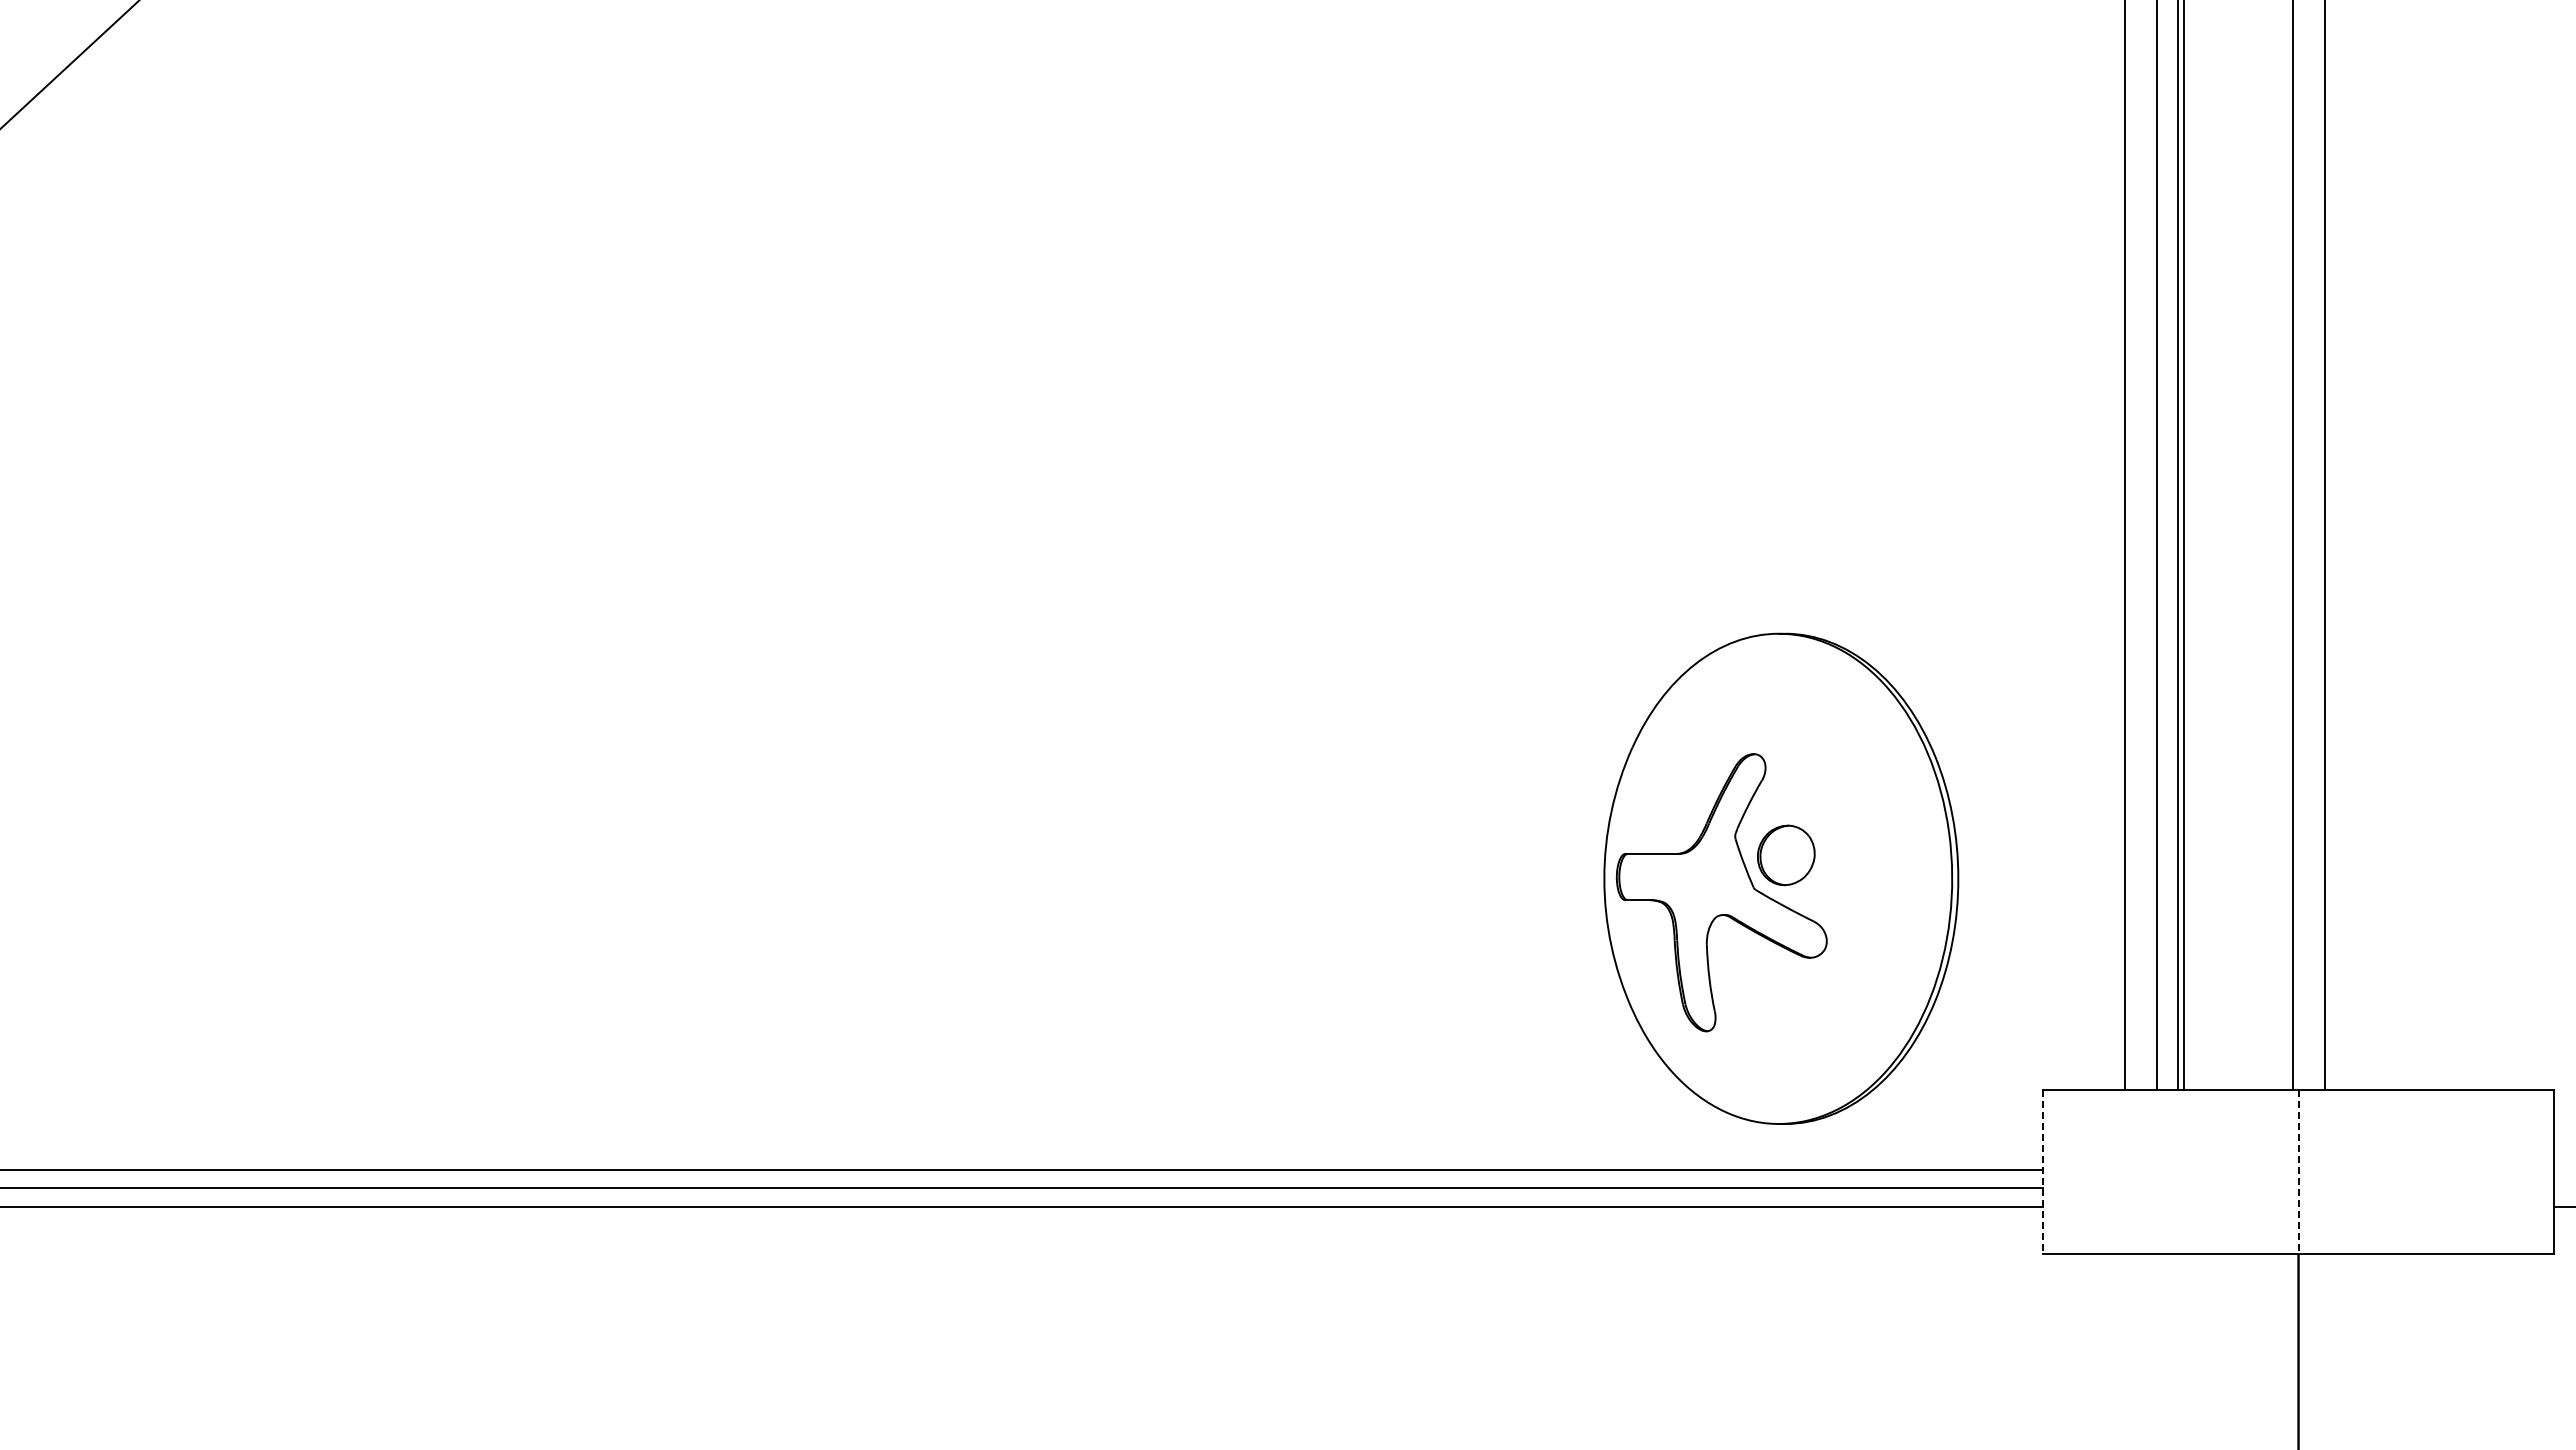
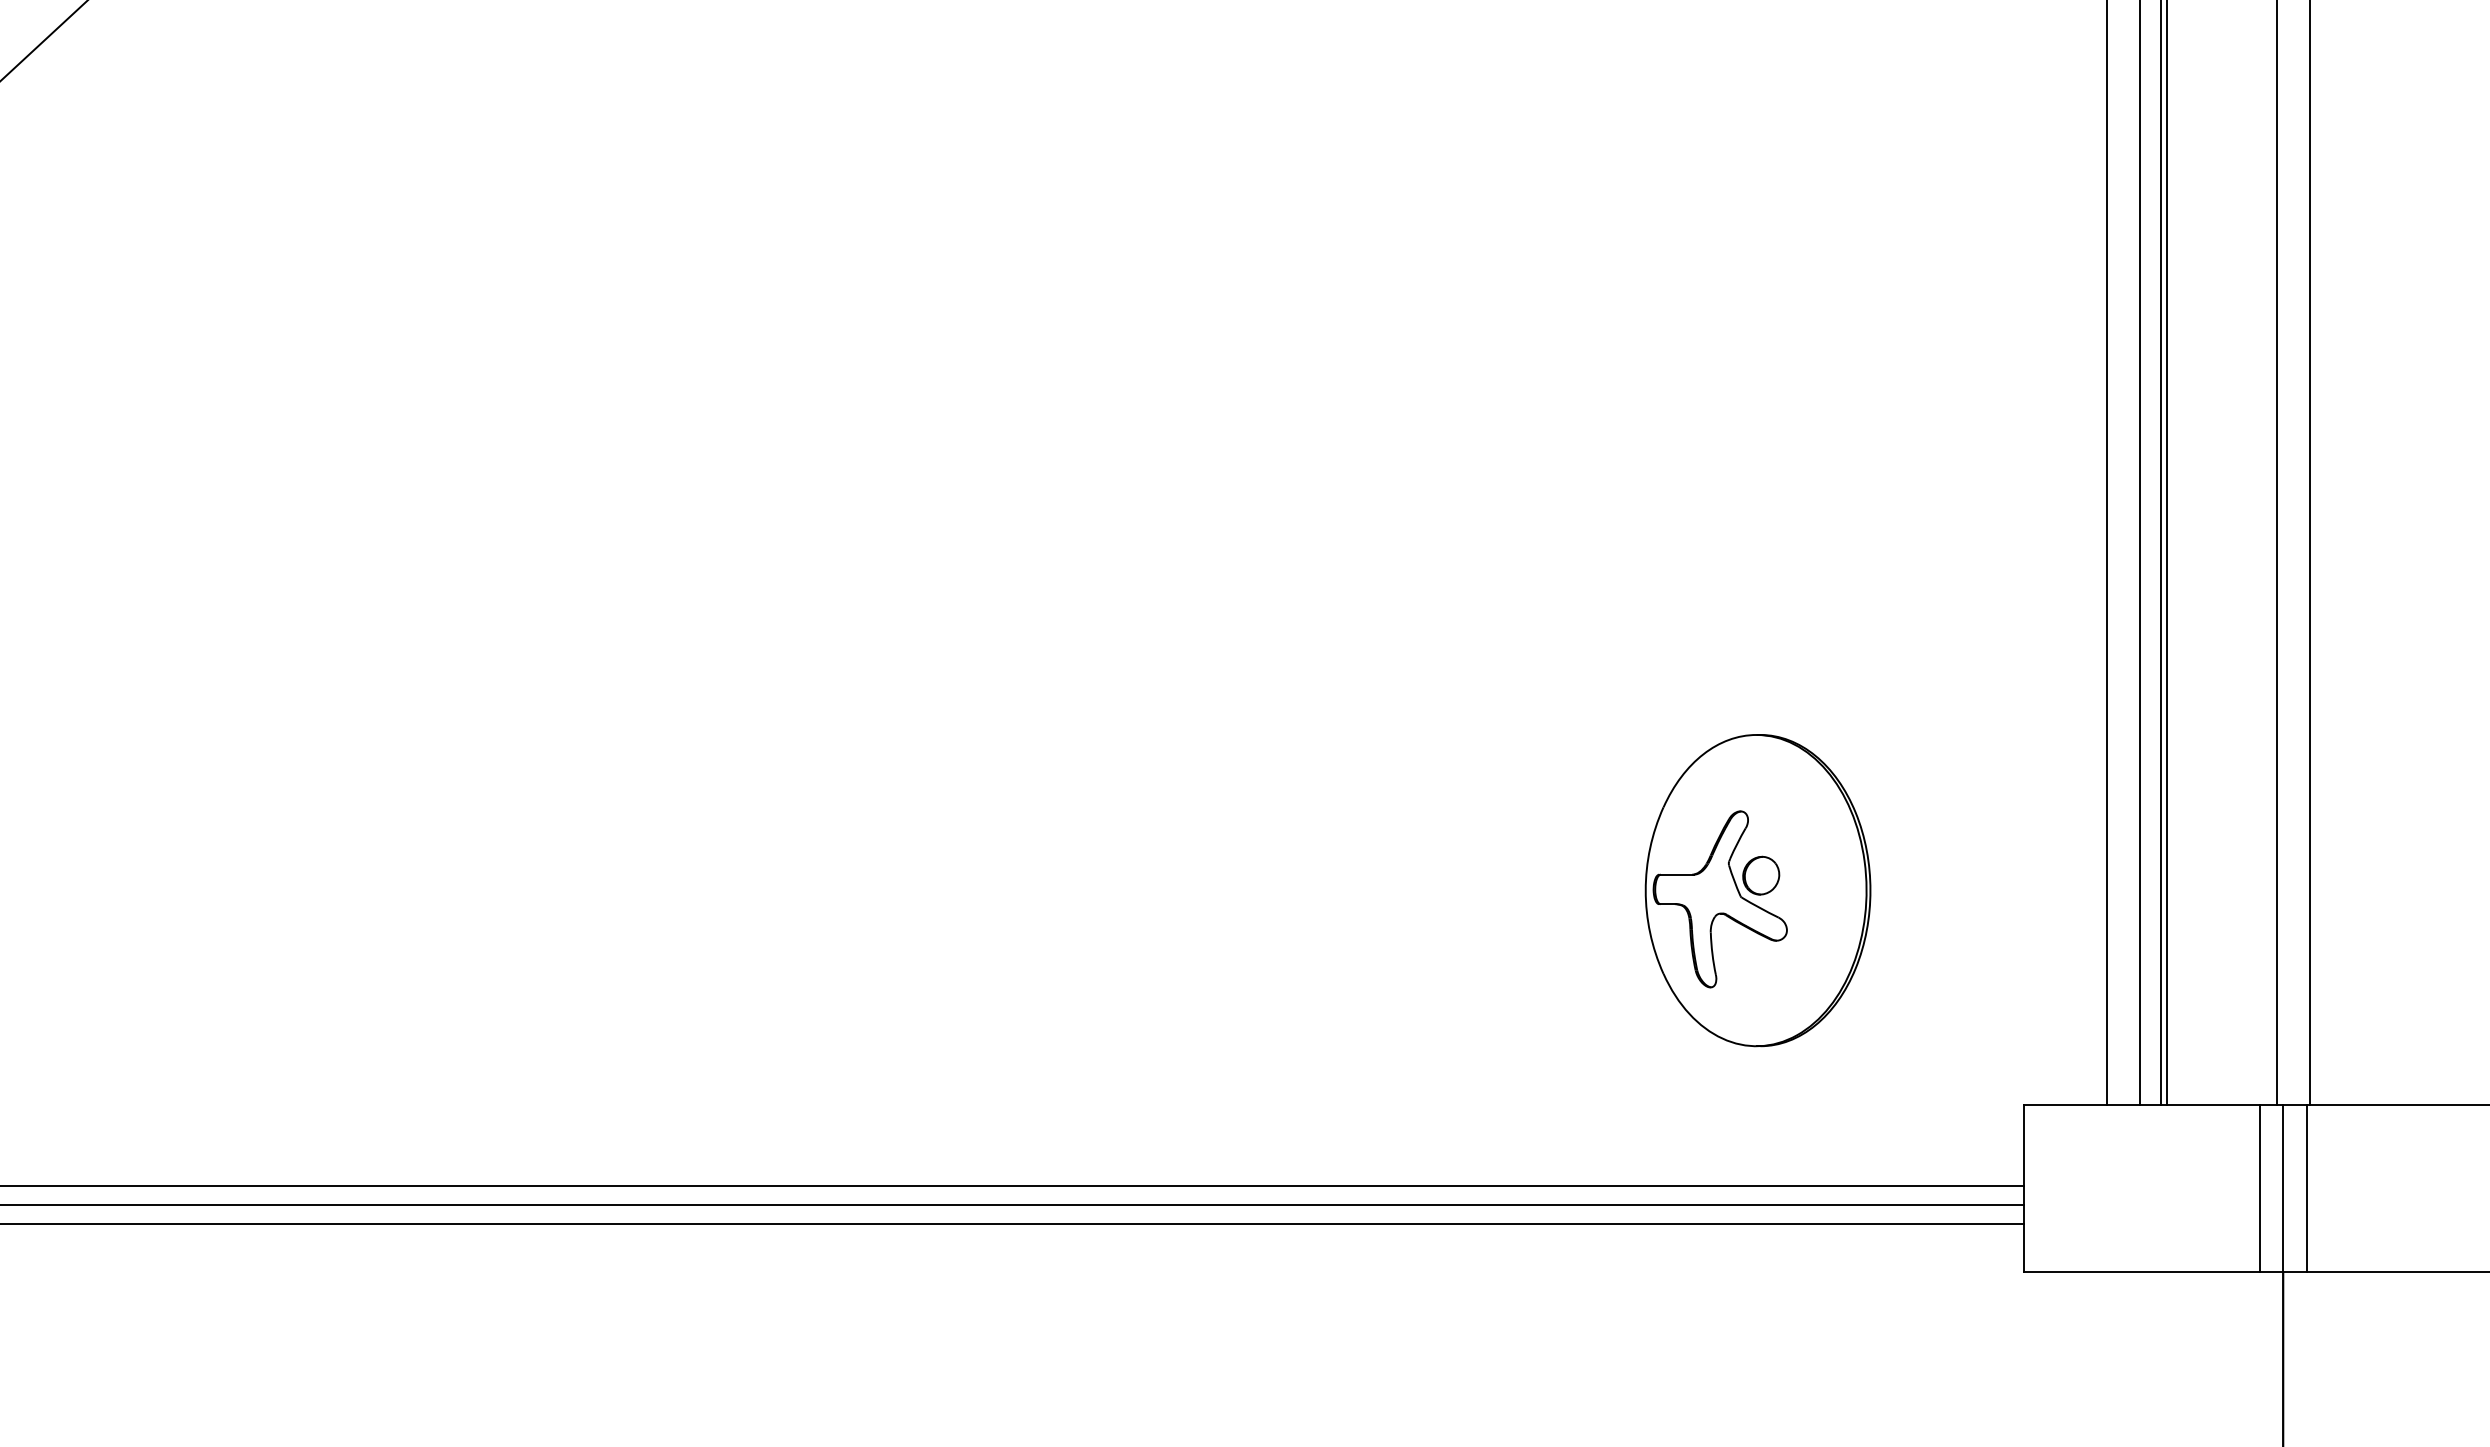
part: (1781, 878) -> (1757, 890), size x0.62
line: (2043, 1172) -> (2024, 1189), dashed -> solid
line: (2275, 1172) -> (2259, 1189), added
line: (2298, 1172) -> (2283, 1189), dashed -> solid
line: (2321, 1172) -> (2306, 1189), added

